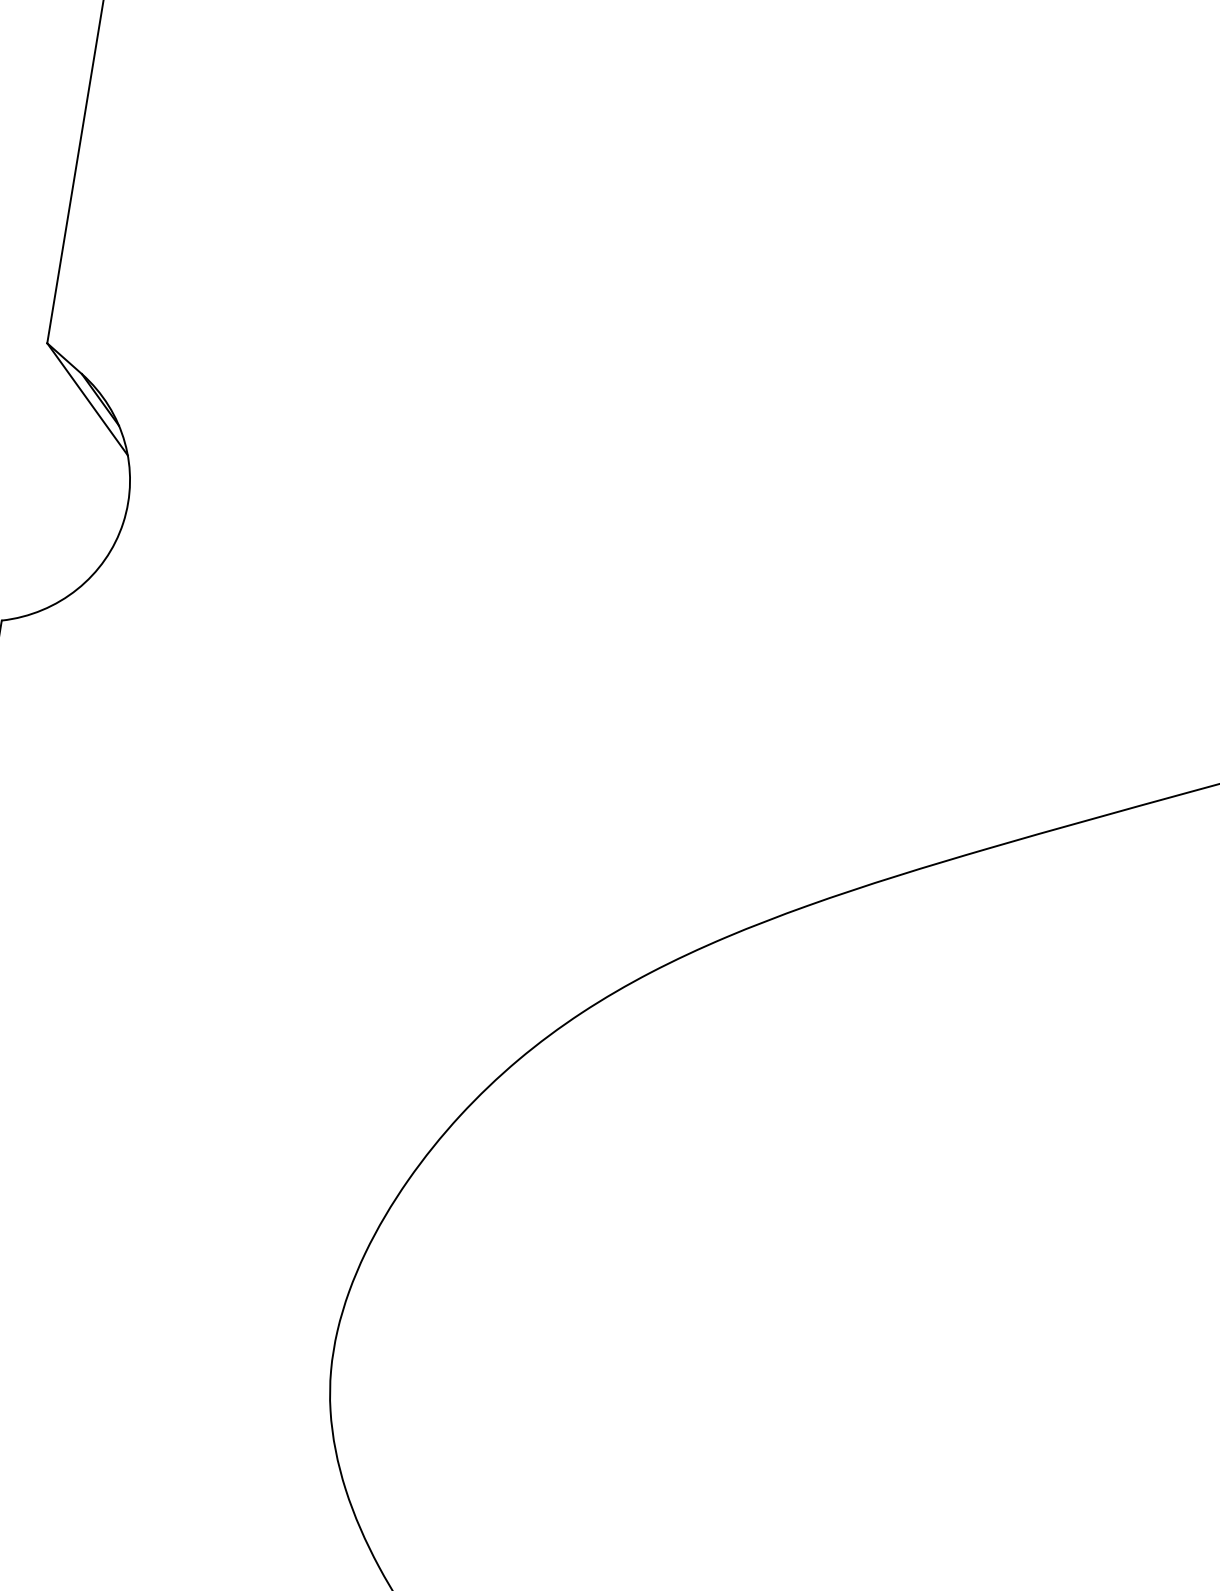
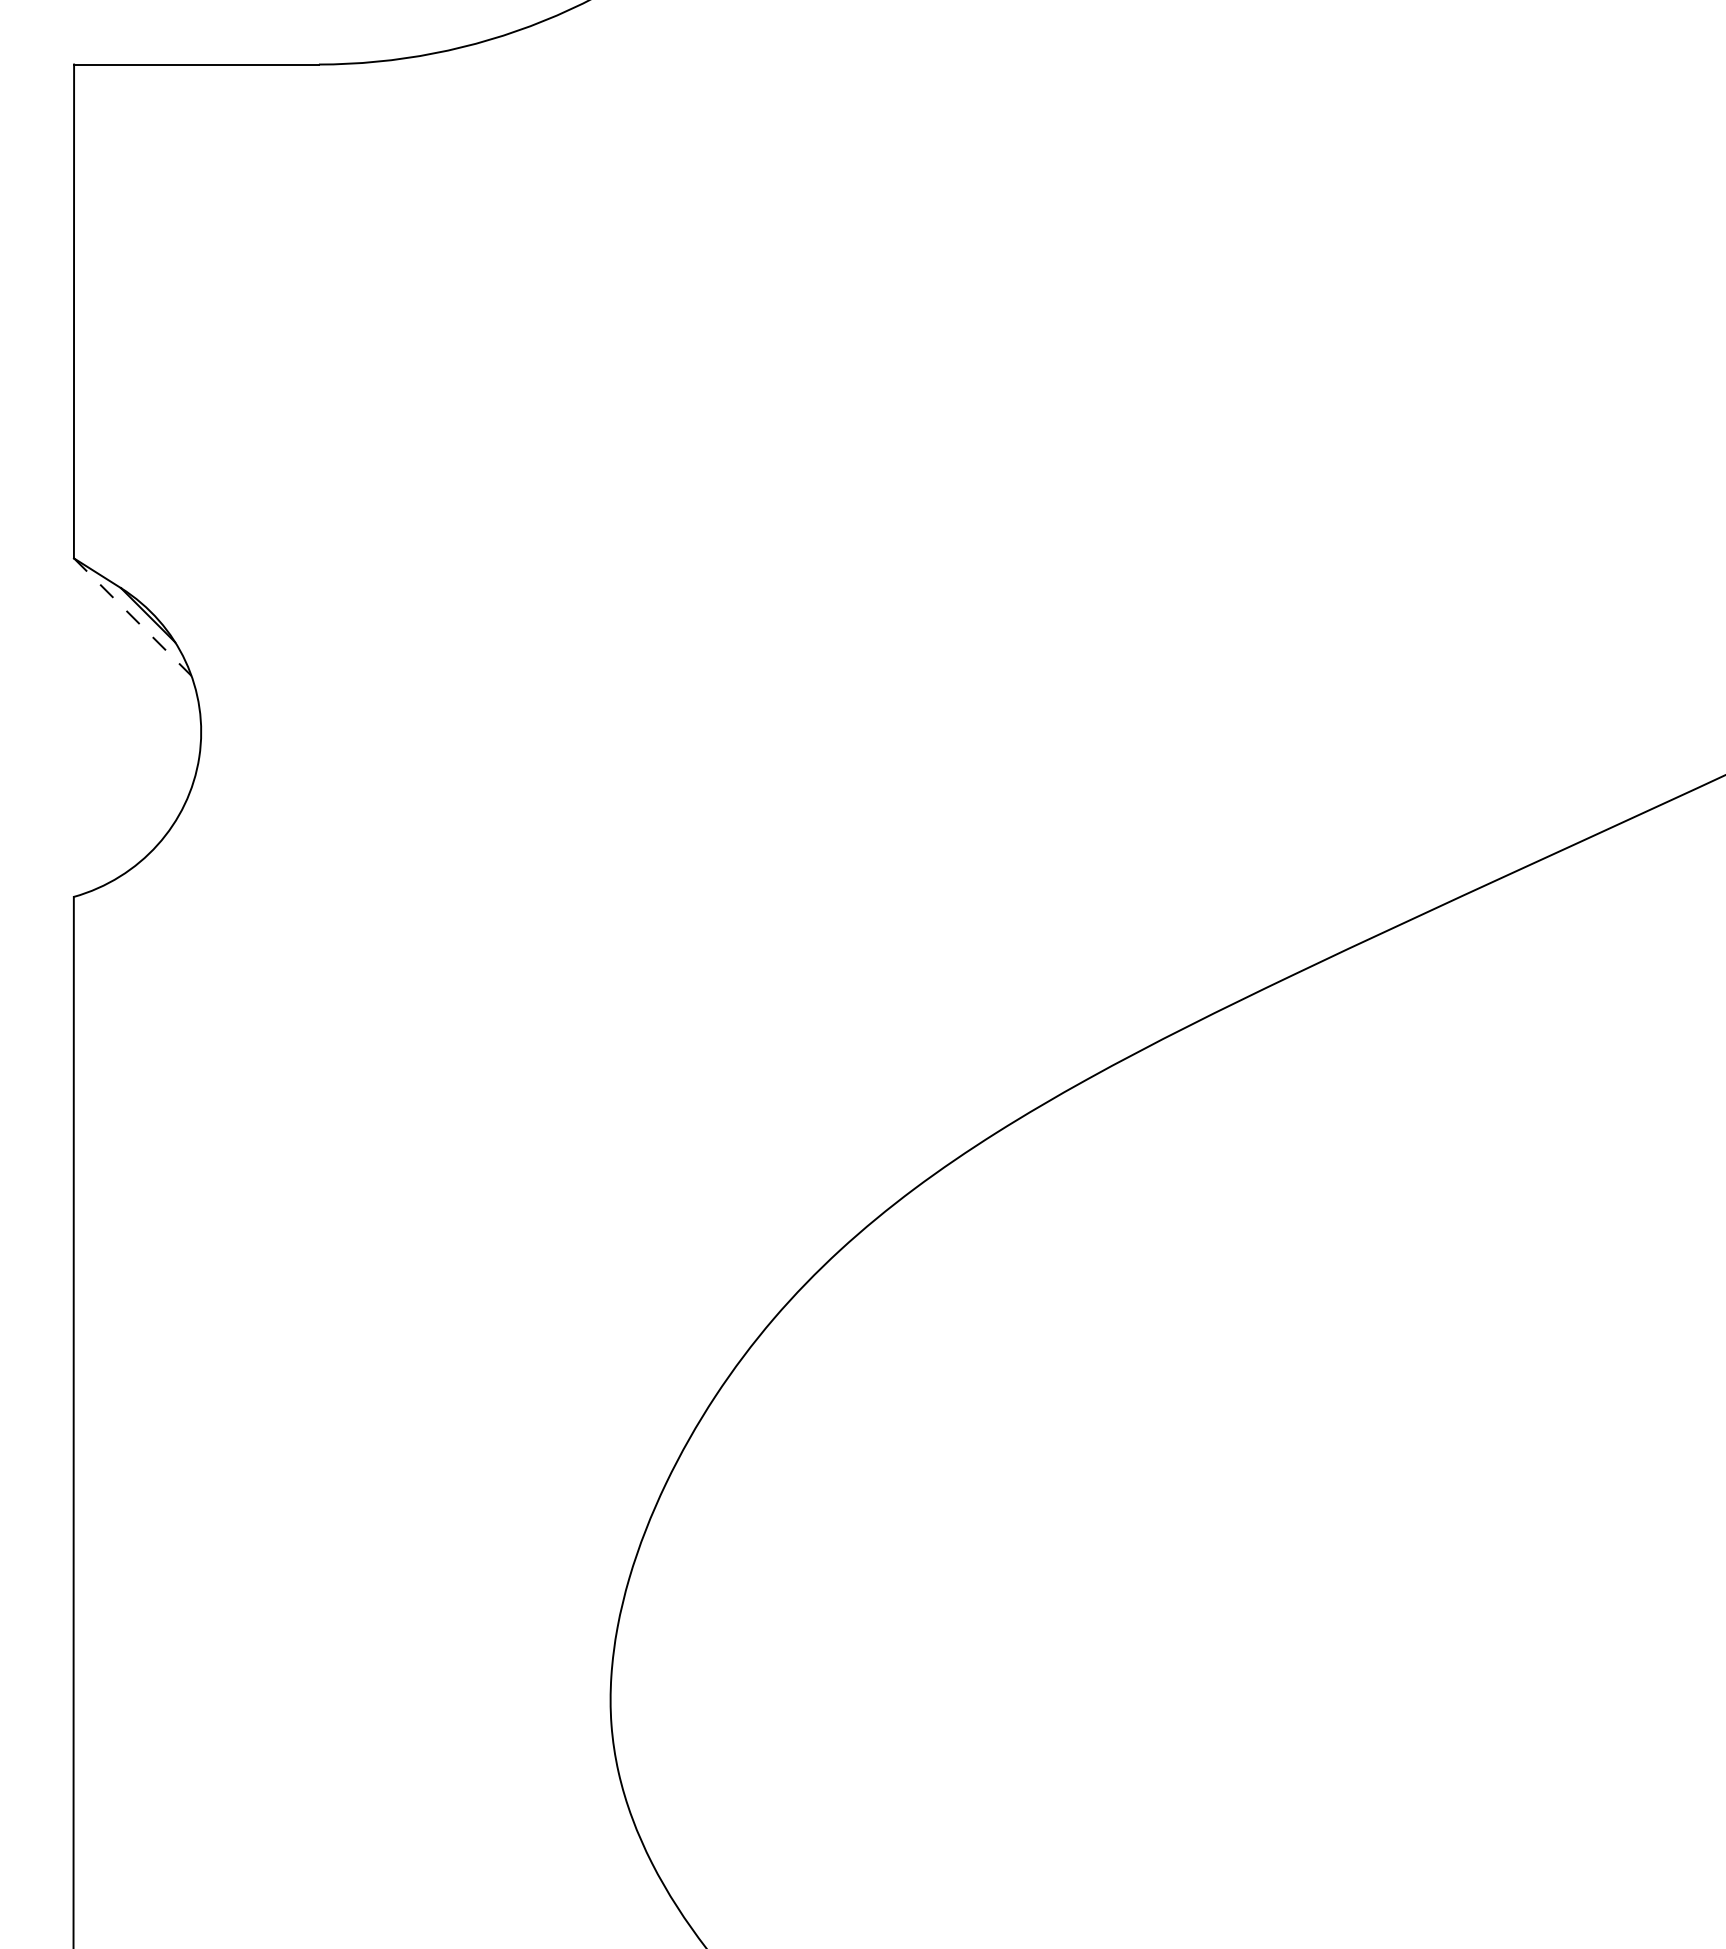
line: (88, 399) -> (133, 617), solid -> dashed

